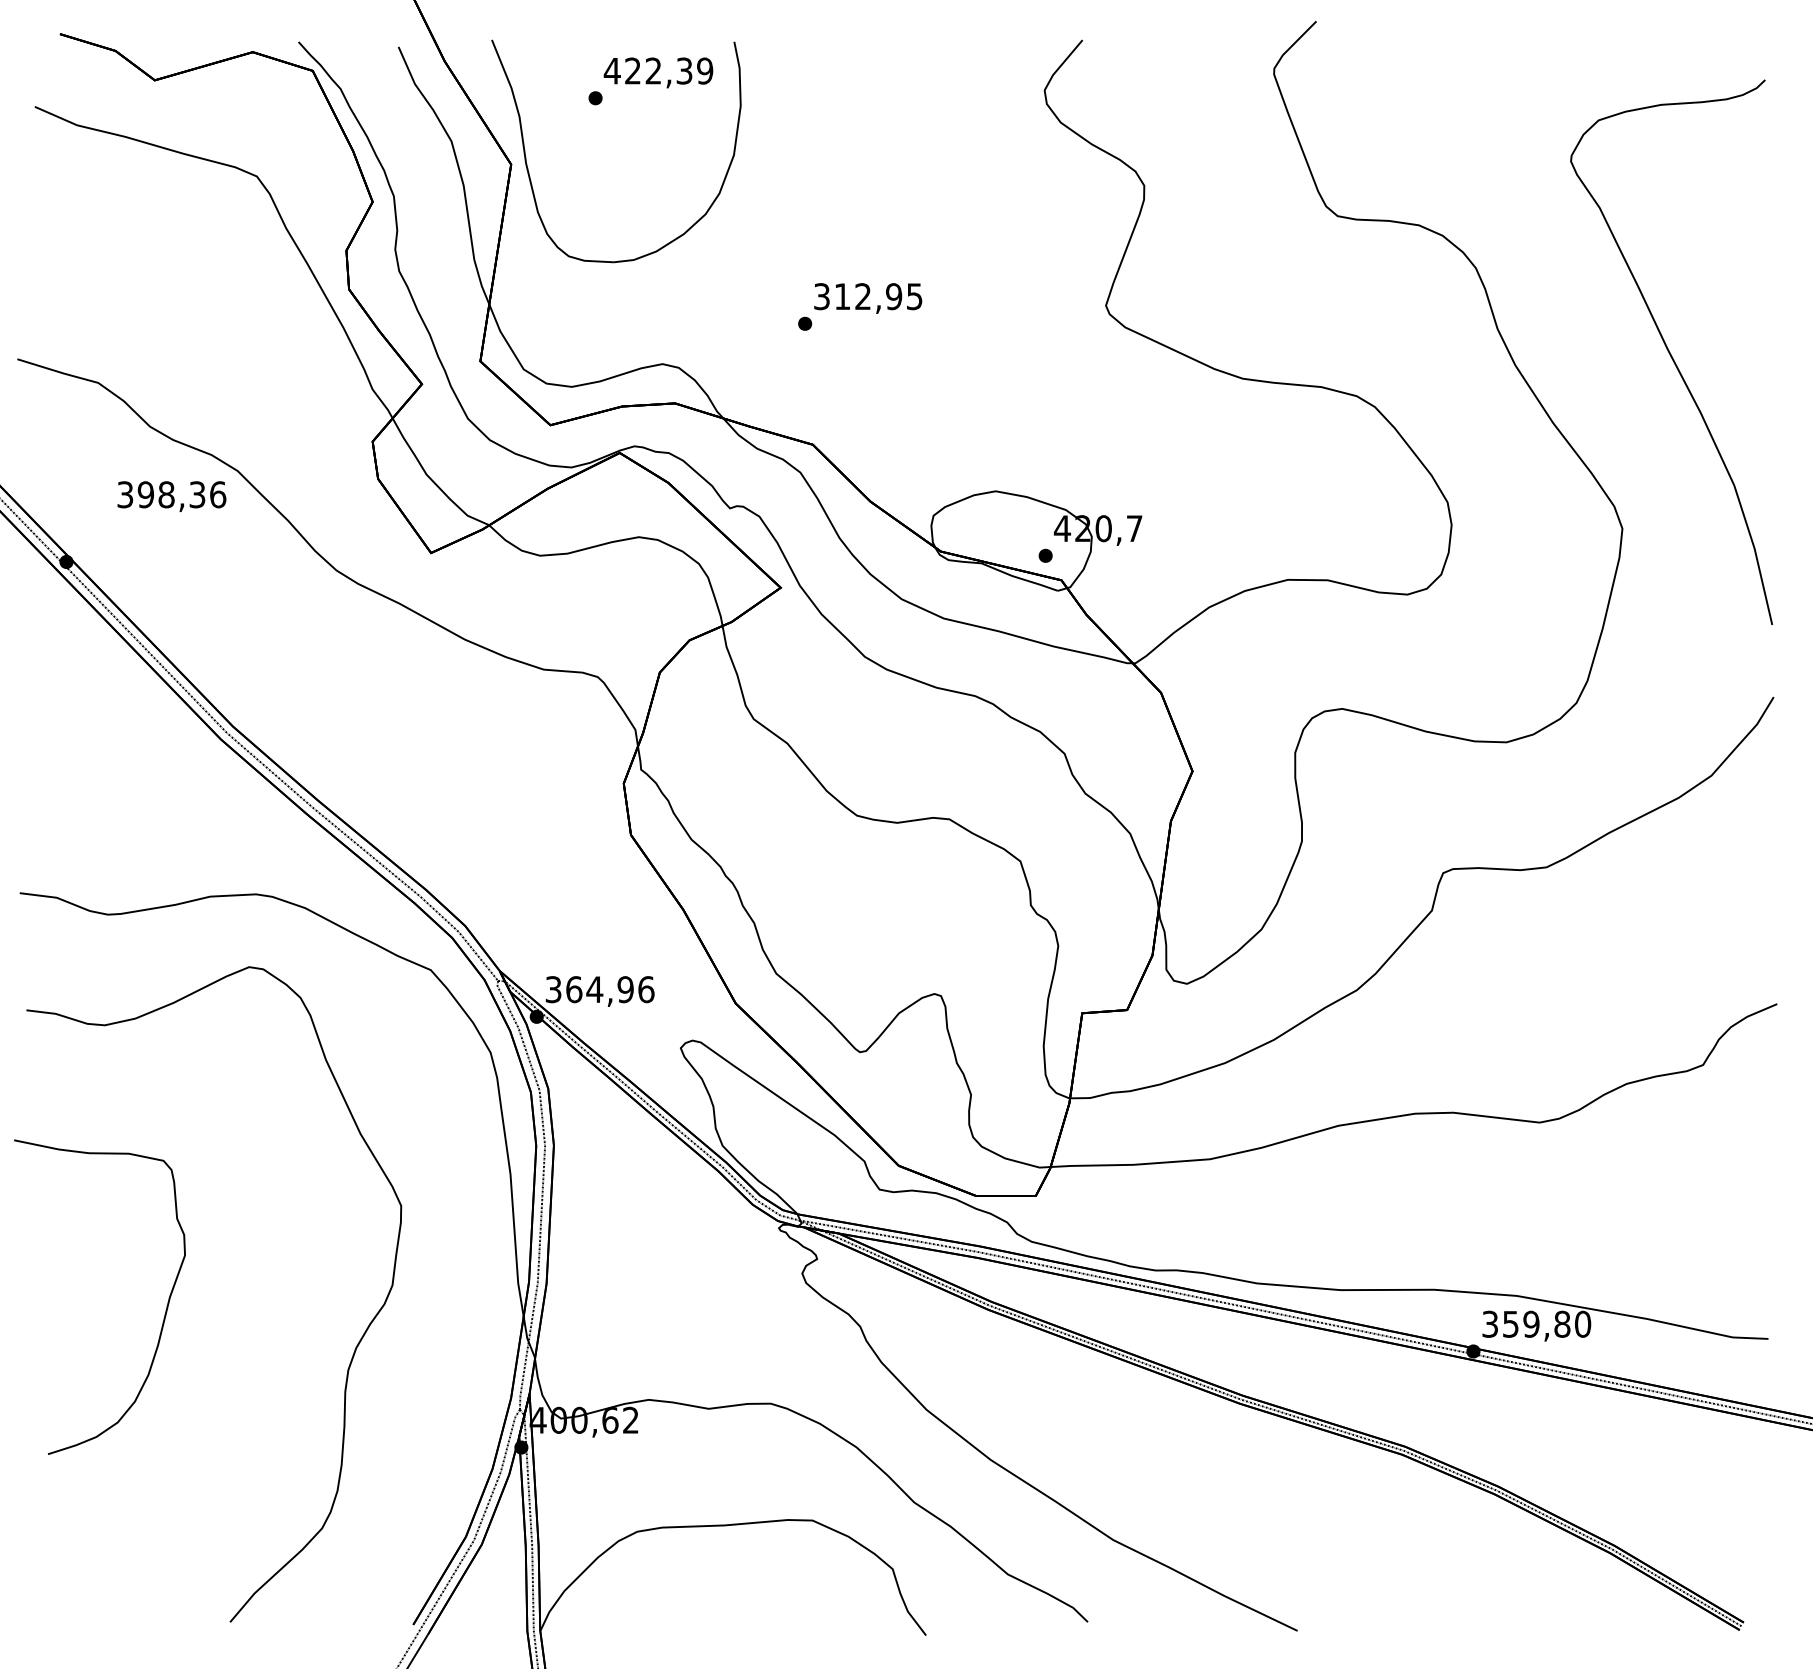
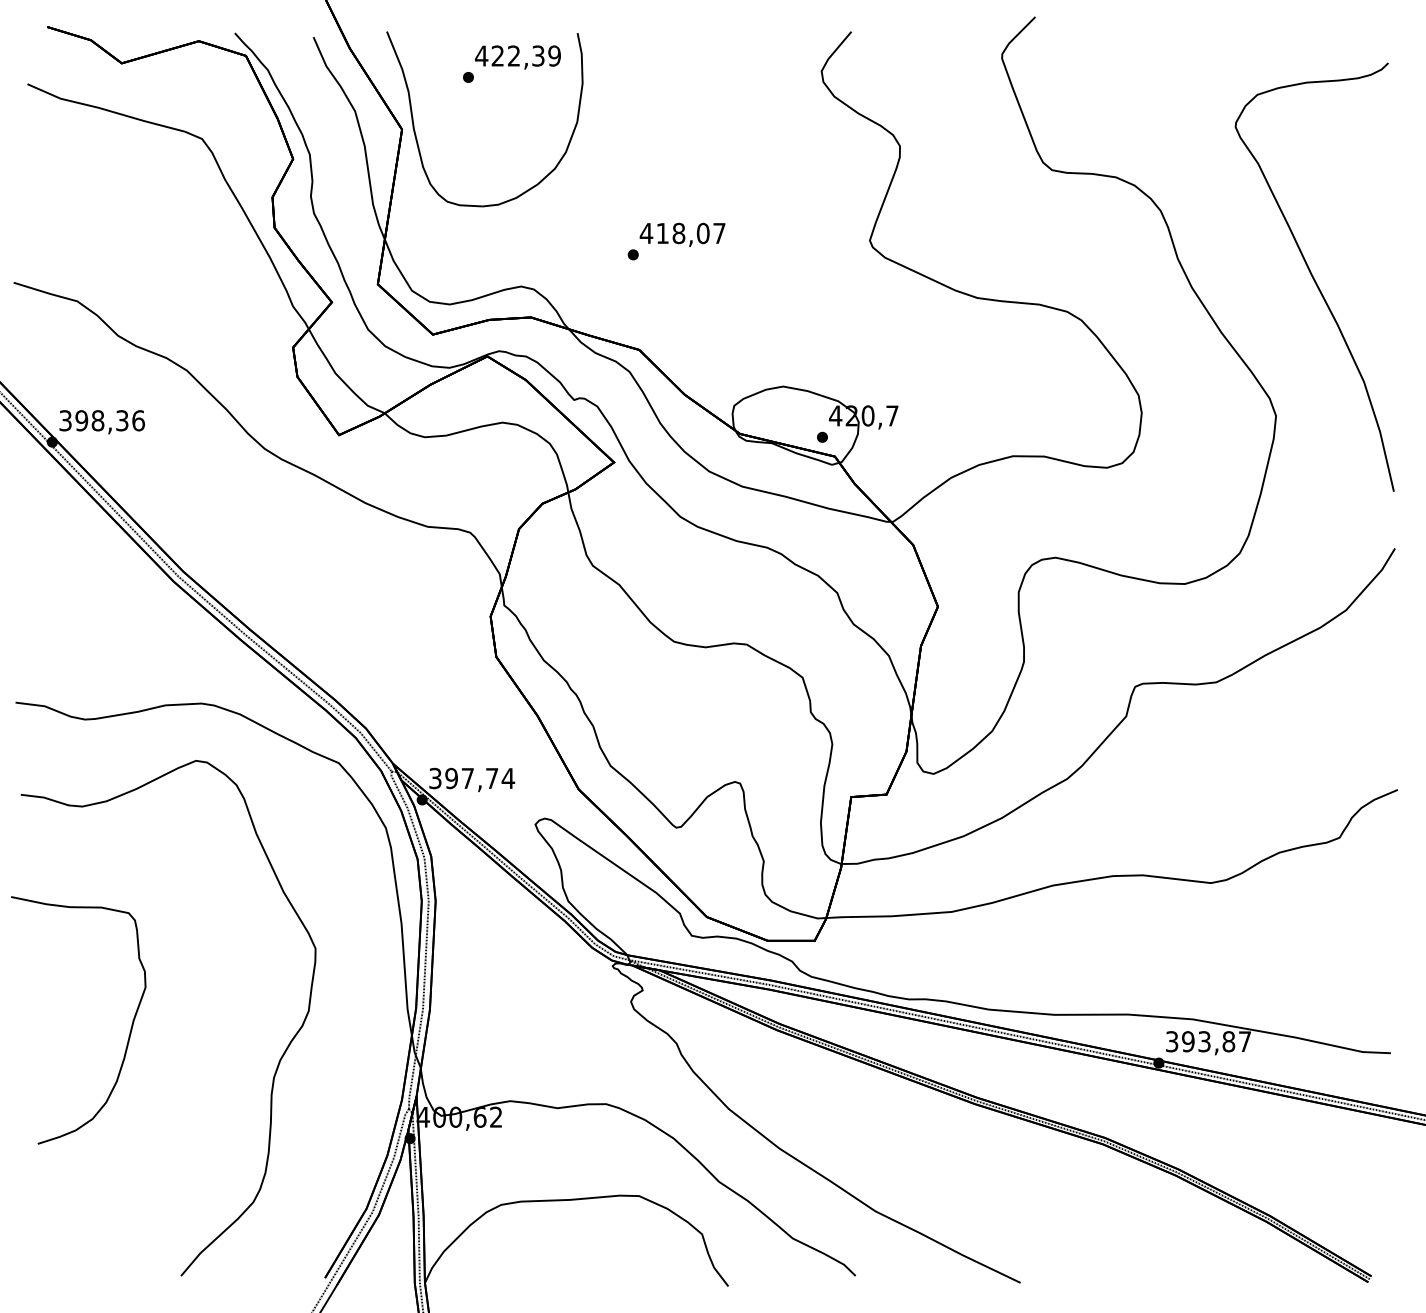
text: (867, 296) -> (682, 233), 312,95 -> 418,07
text: (171, 496) -> (101, 422), moved
text: (610, 989) -> (480, 778), 364,96 -> 397,74
text: (1546, 1323) -> (1216, 1041), 359,80 -> 393,87

